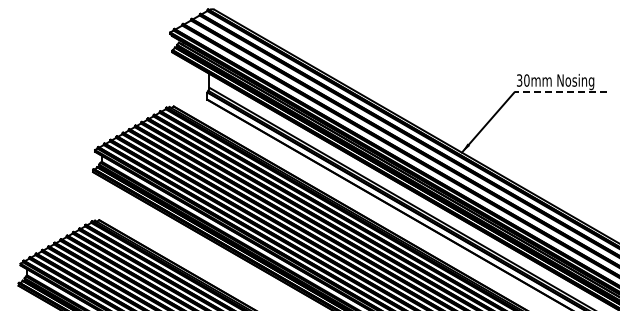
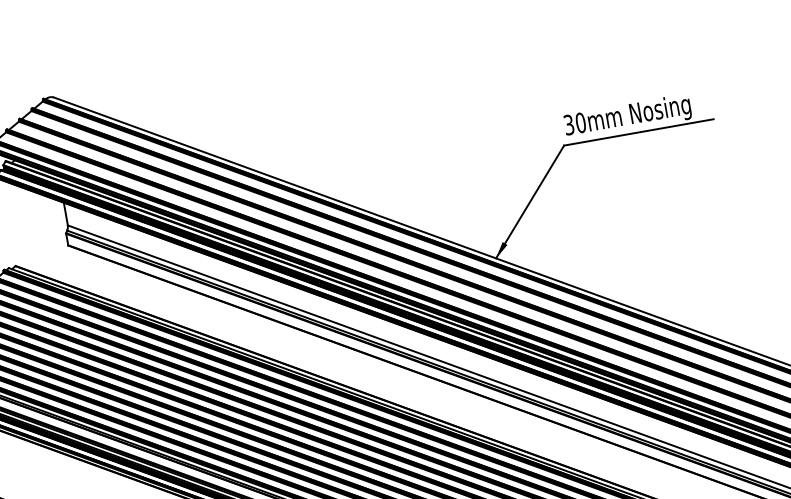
line: (560, 92) -> (638, 132), dashed -> solid

